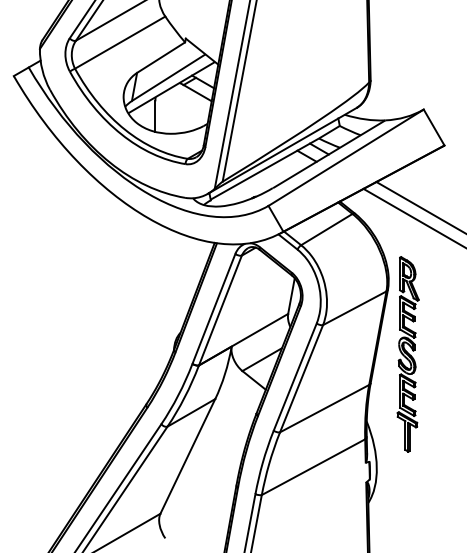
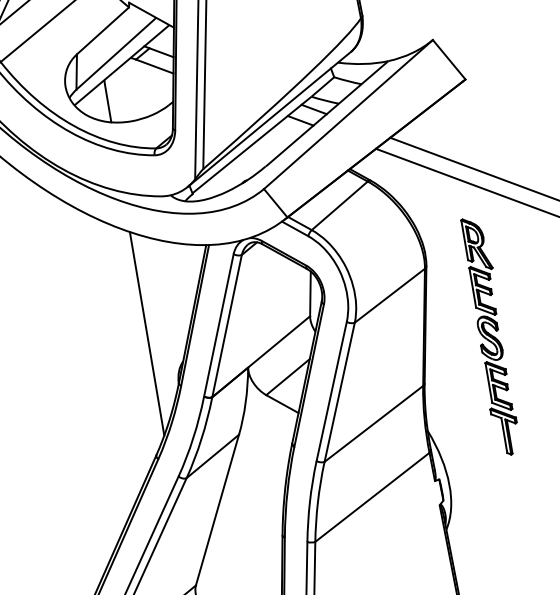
line: (155, 305) -> (147, 333), added
part: (407, 354) -> (490, 336), moved

